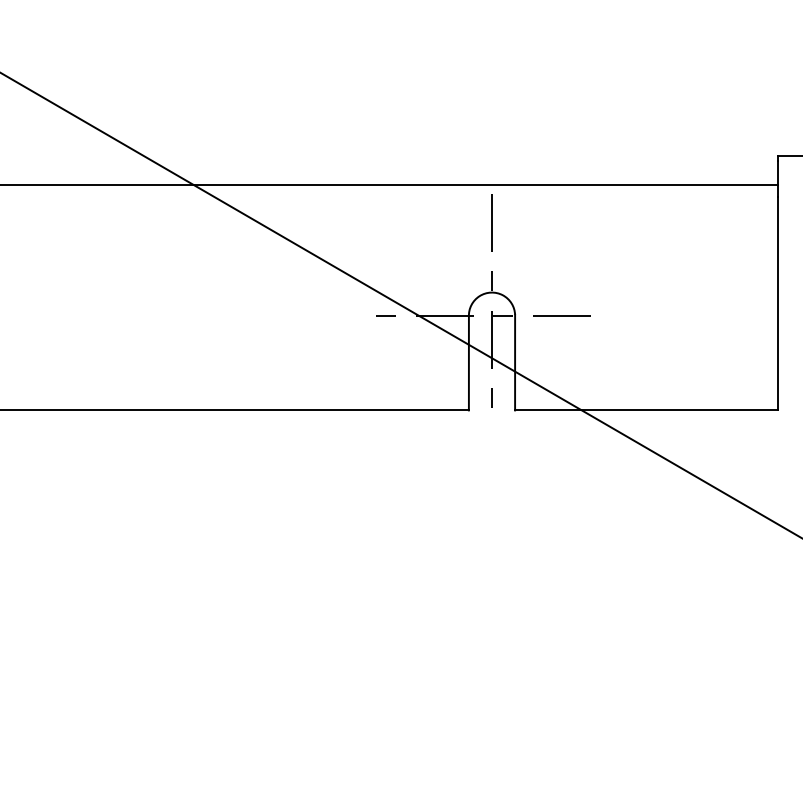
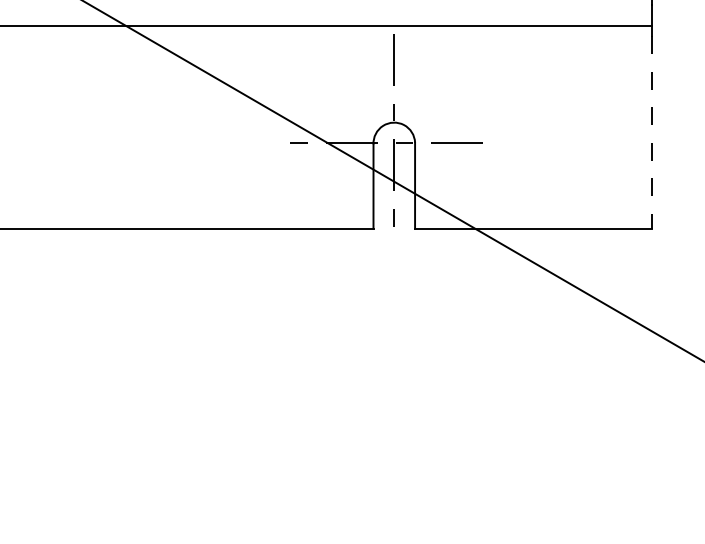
line: (778, 303) -> (652, 132), solid -> dashed

